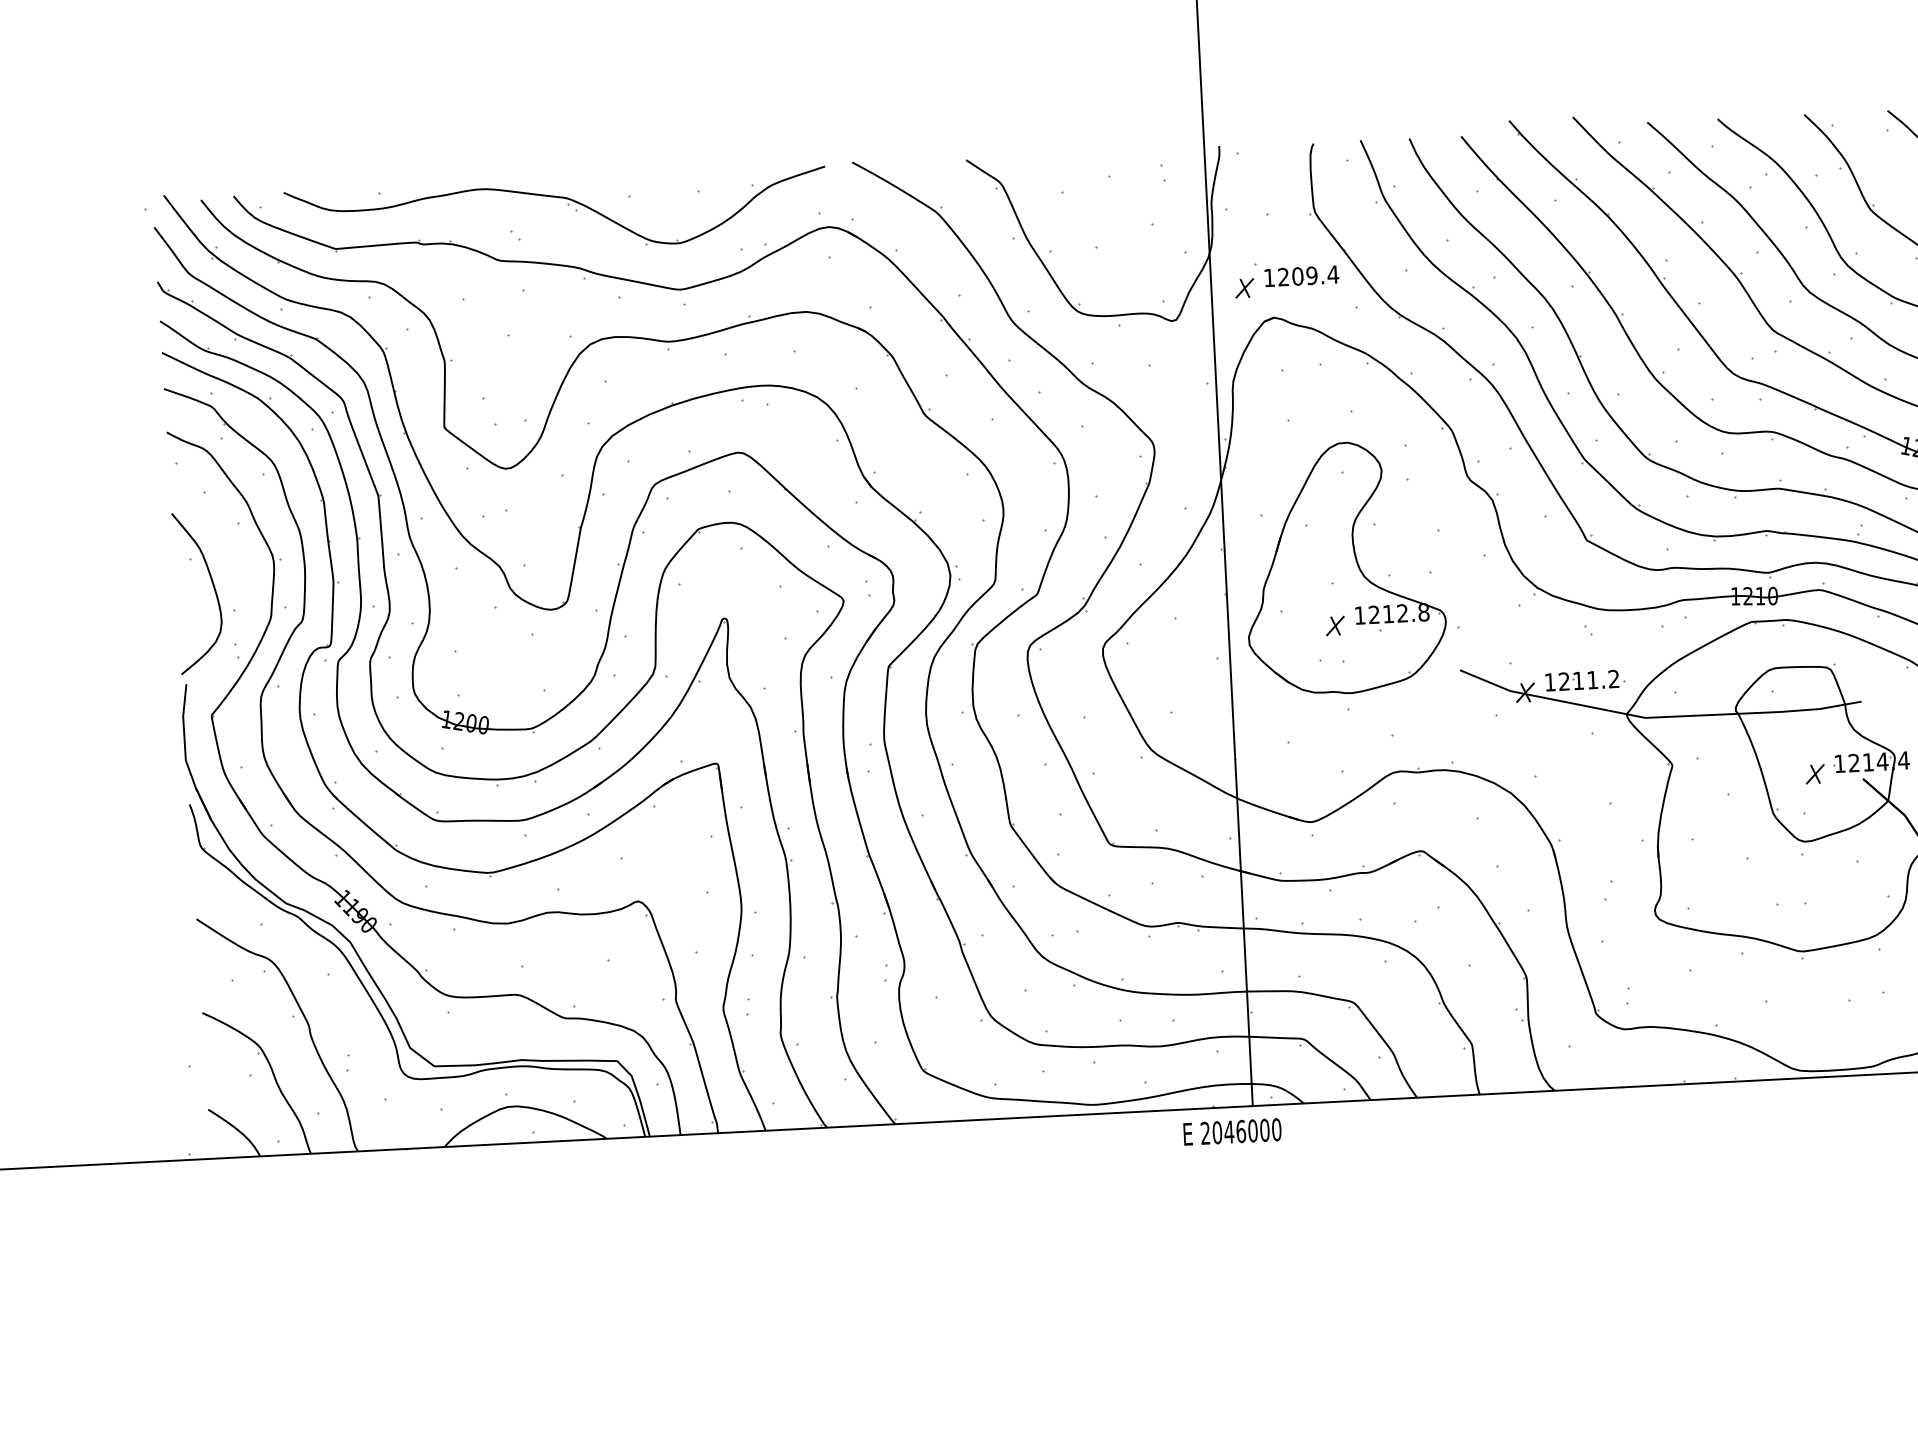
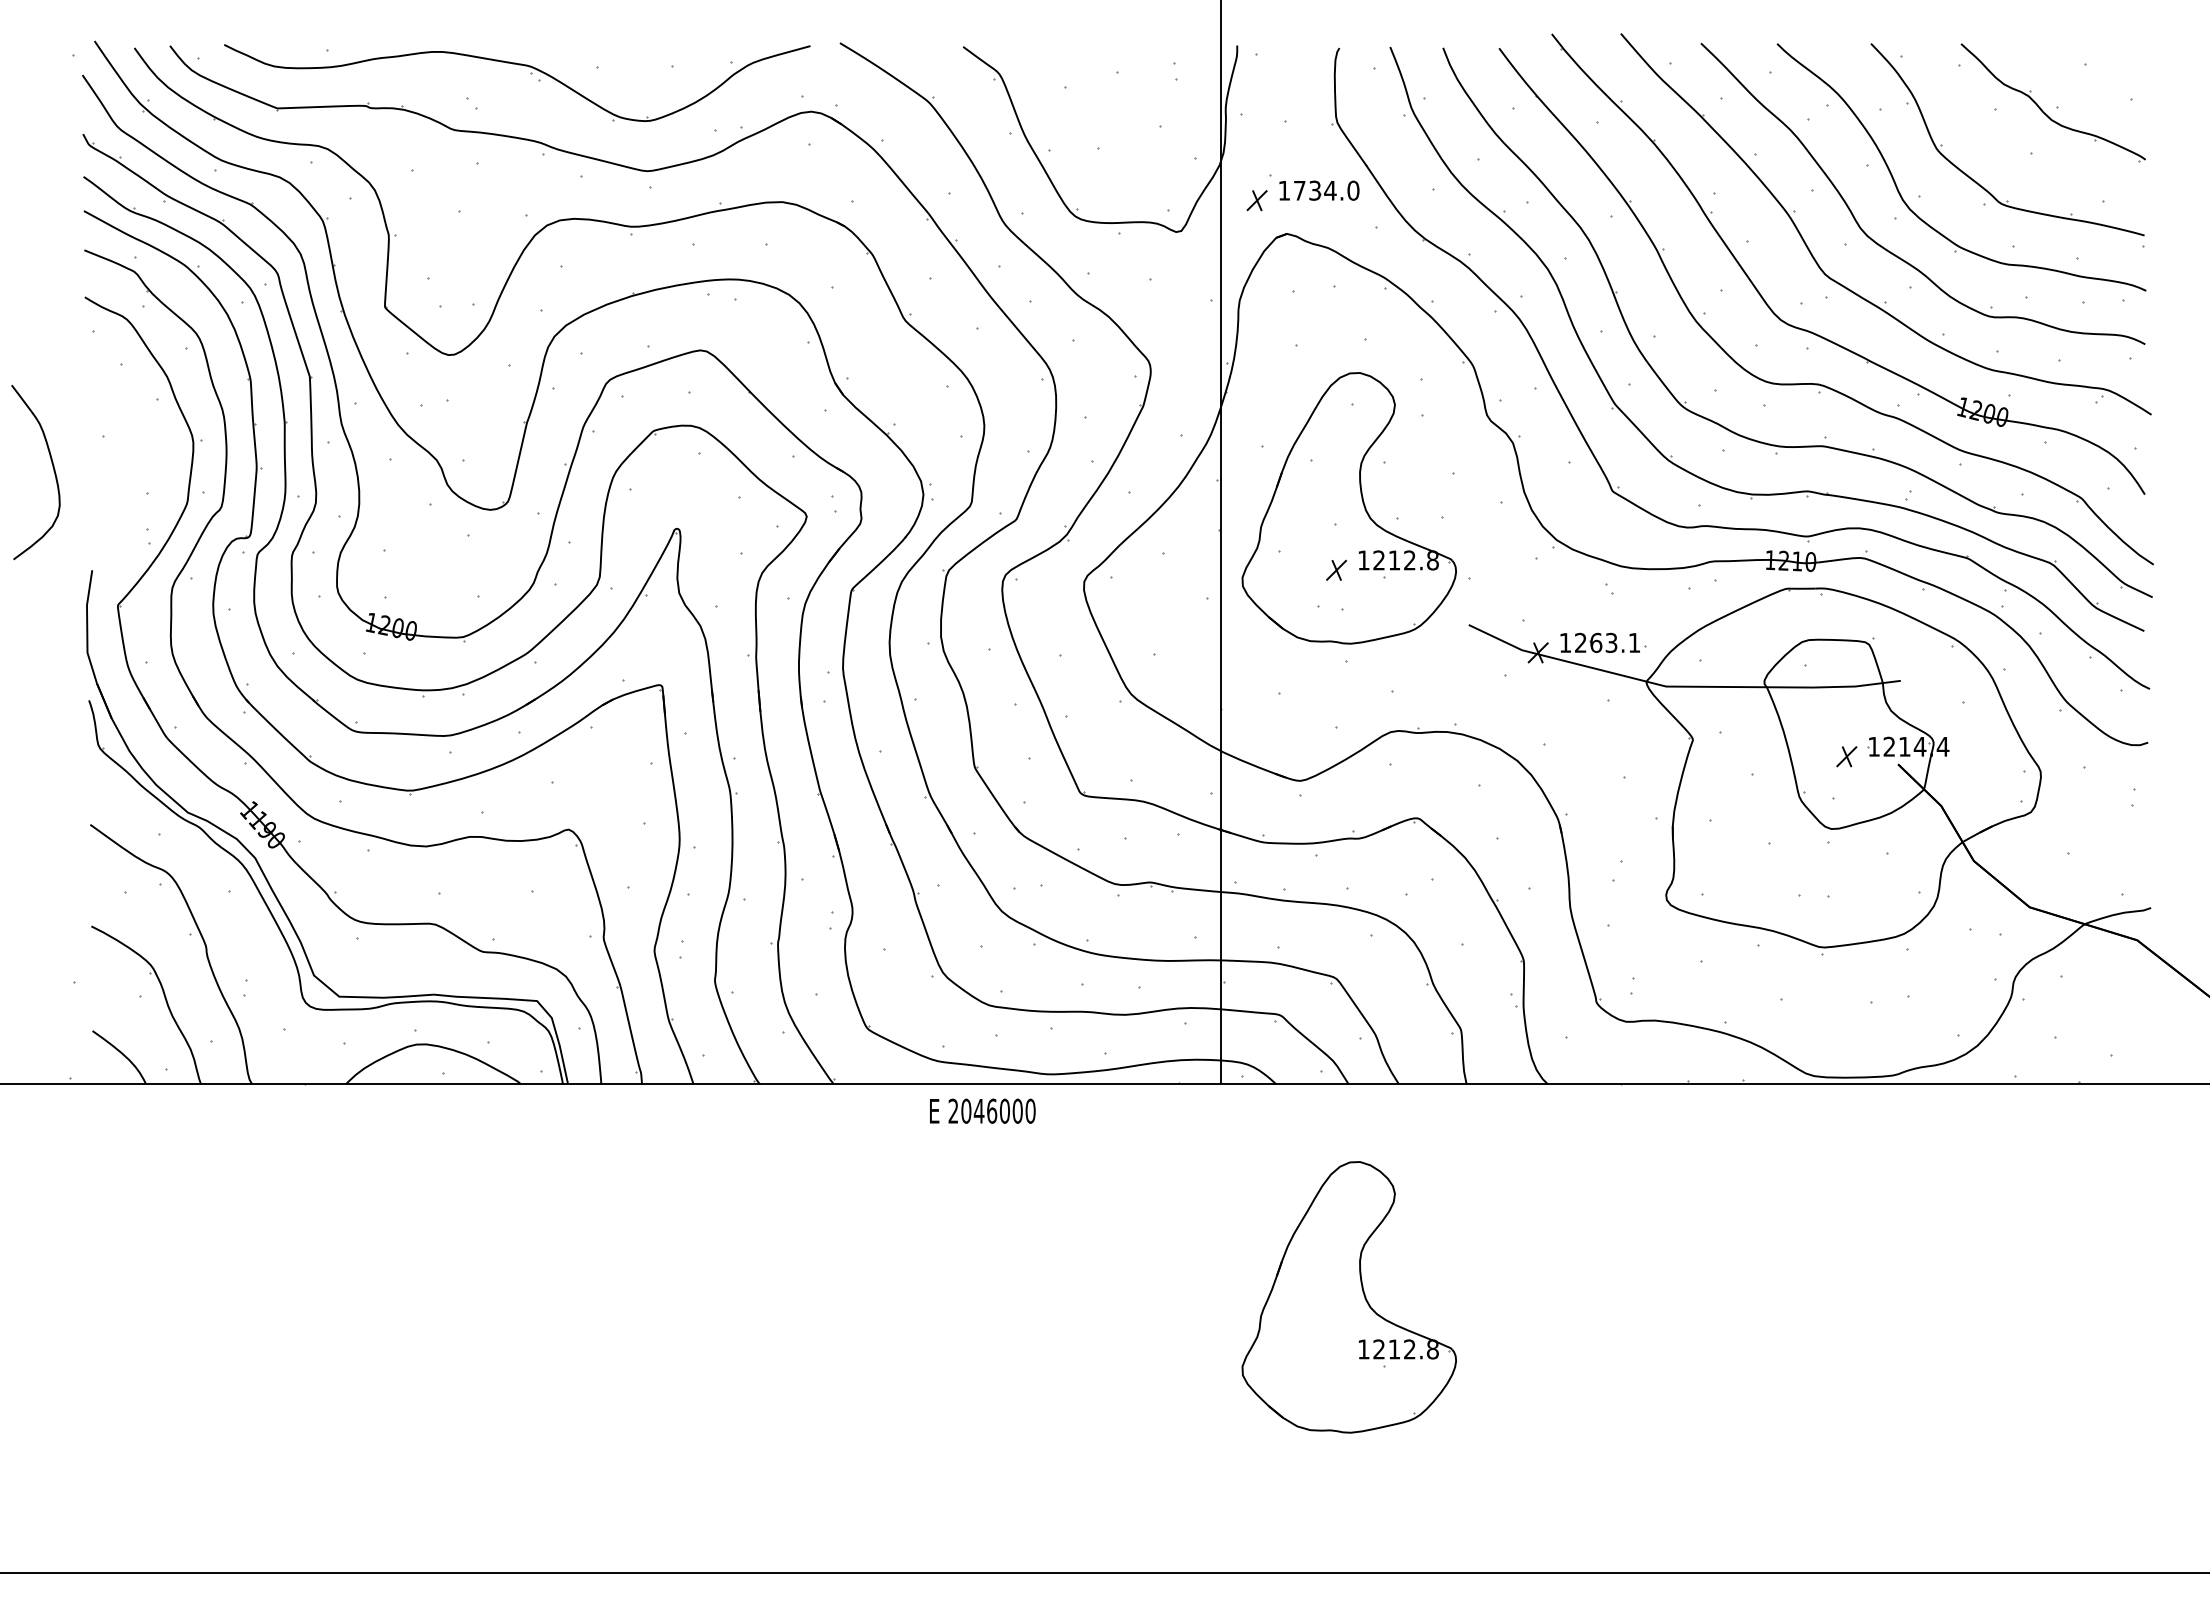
text: (1308, 275) -> (1326, 190), 1209.4 -> 1734.0
curve: (213, 587) -> (52, 467), moved
text: (1595, 679) -> (1614, 642), 1211.2 -> 1263.1
text: (1232, 1131) -> (982, 1110), moved
part: (1380, 1296) -> (1348, 1297), added

